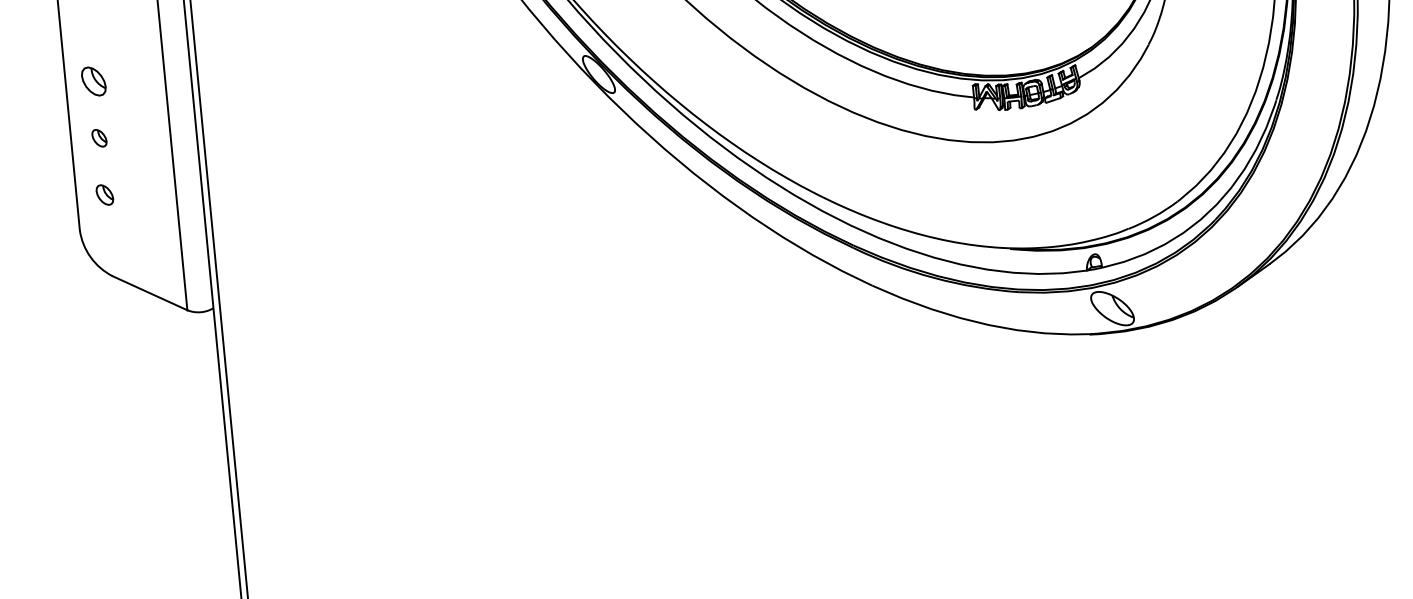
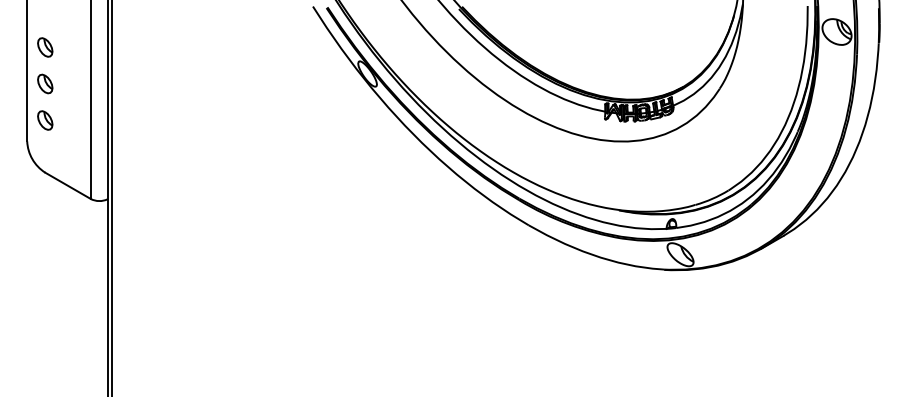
part: (99, 137) -> (45, 83), size x1.67
part: (105, 194) -> (45, 120), size x1.43

